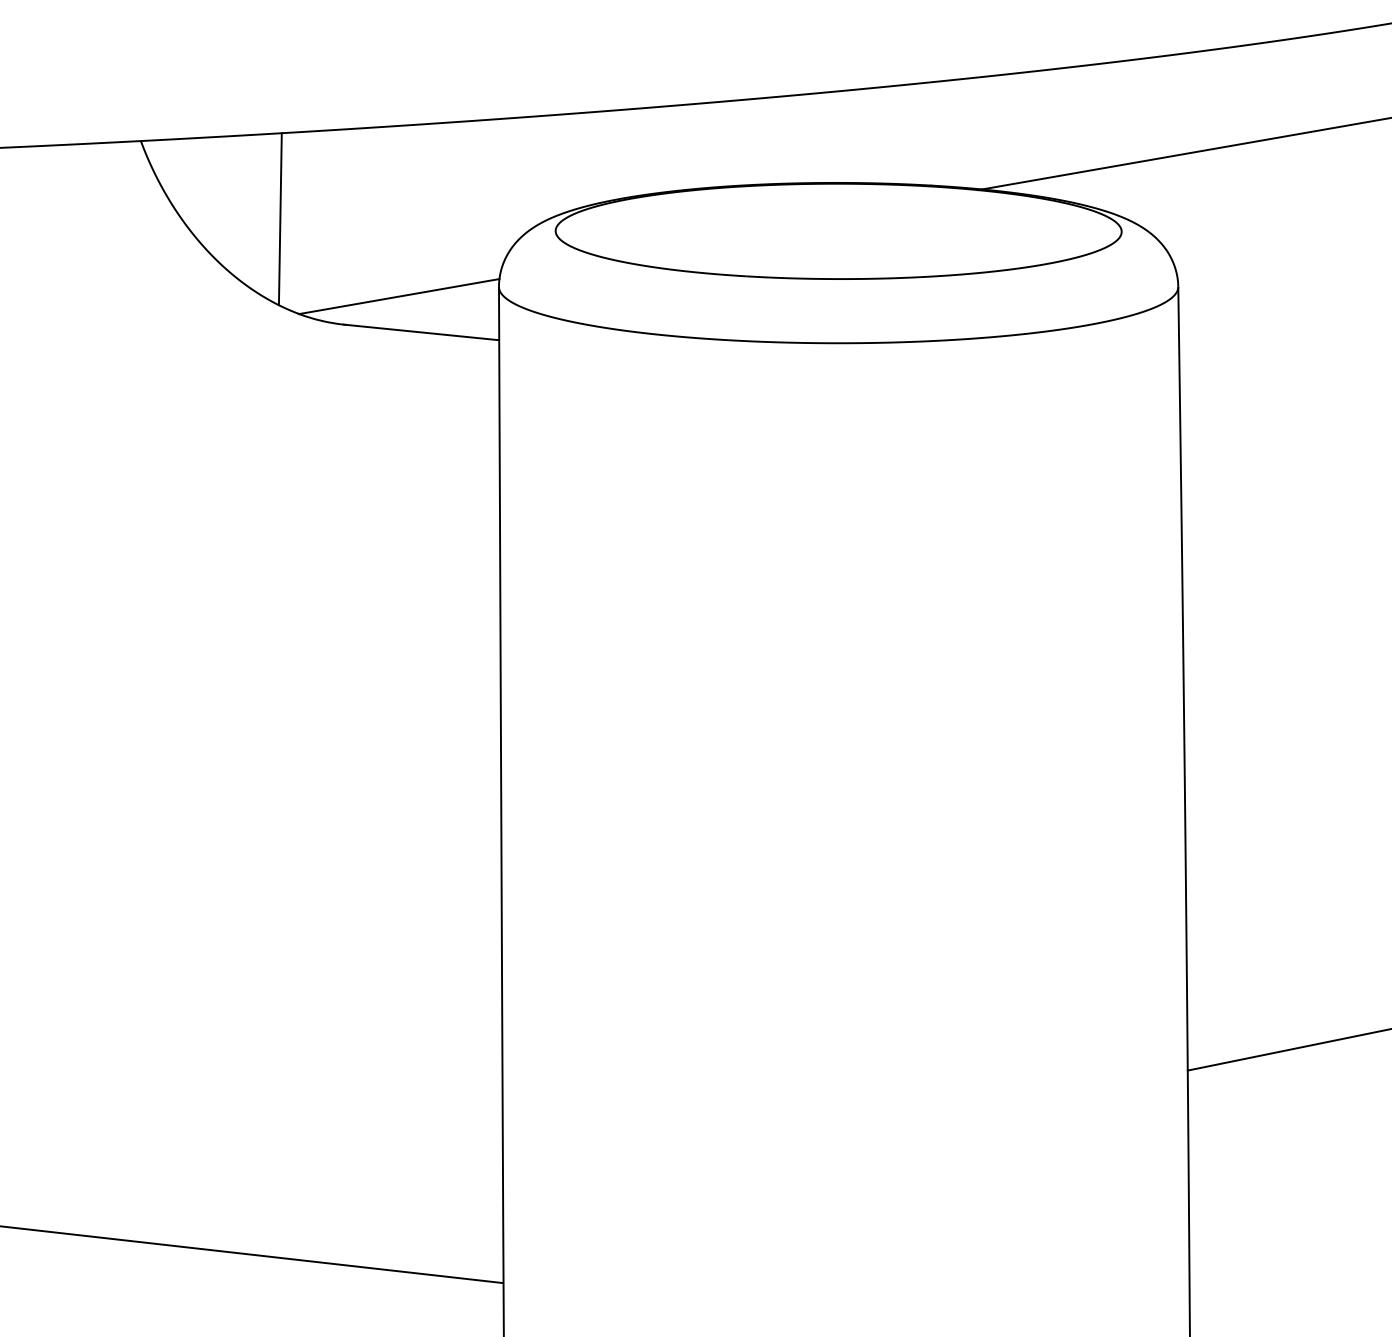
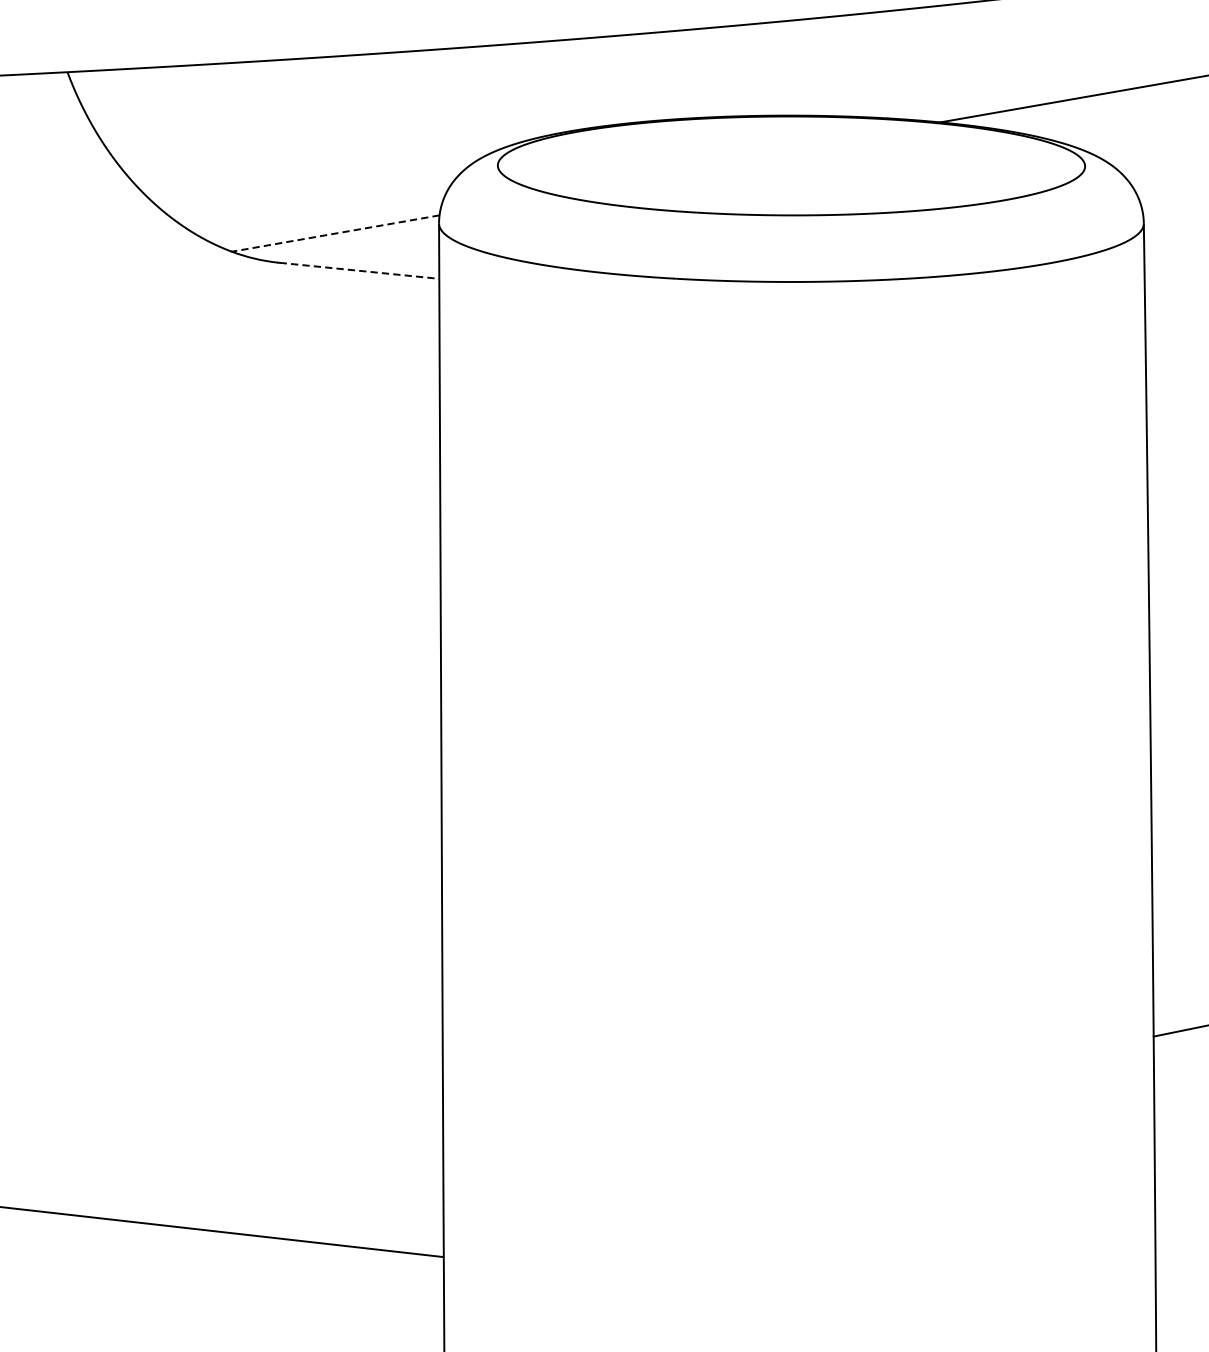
line: (279, 219) -> (211, 153), removed
line: (399, 296) -> (335, 233), solid -> dashed
line: (422, 332) -> (359, 270), solid -> dashed

